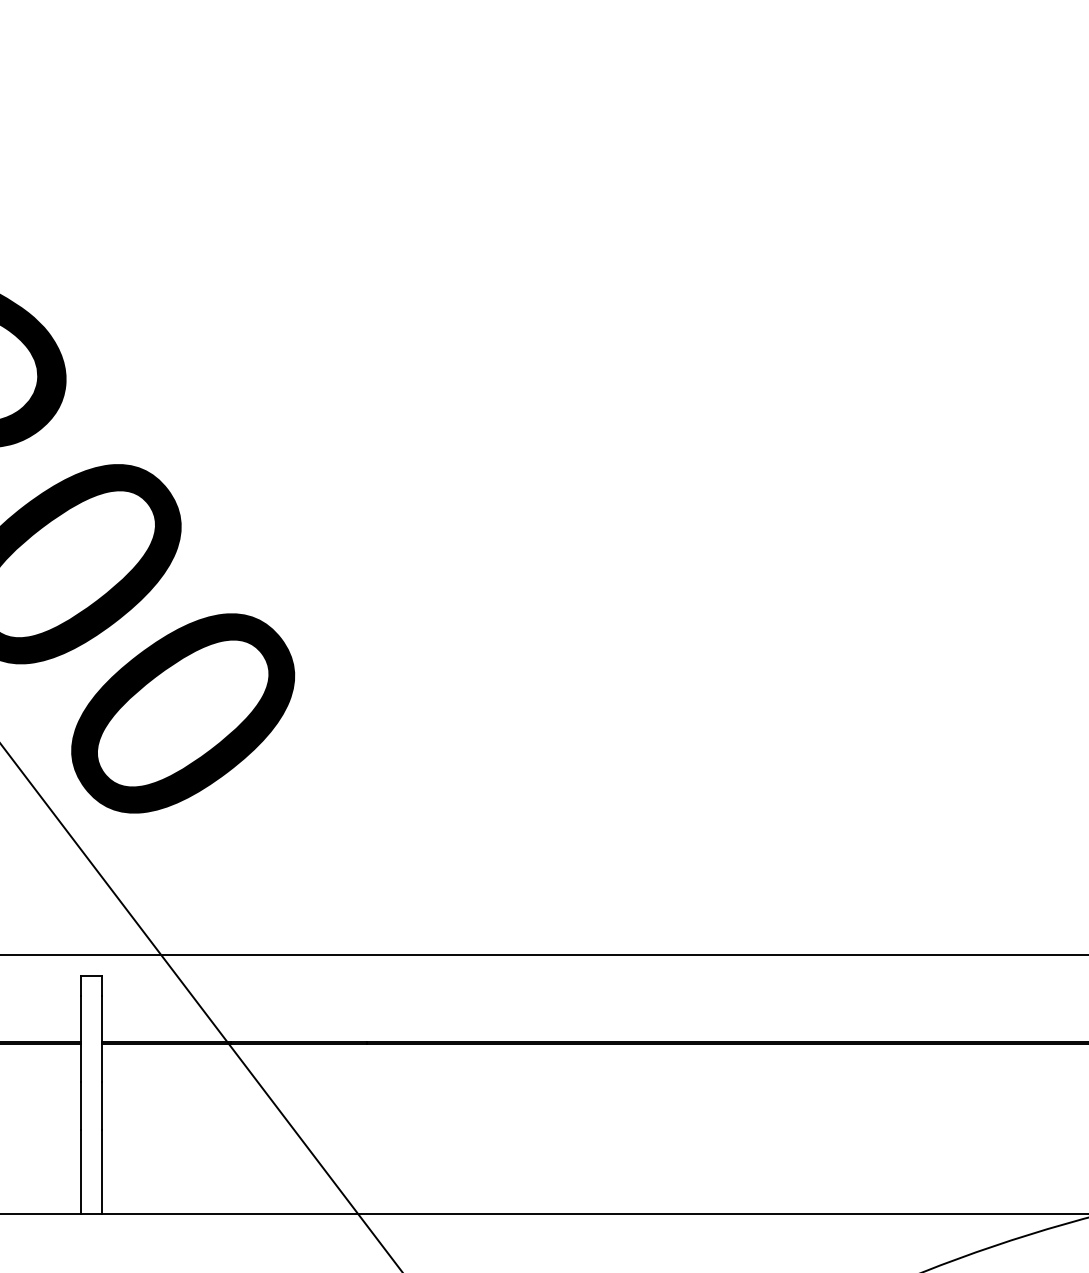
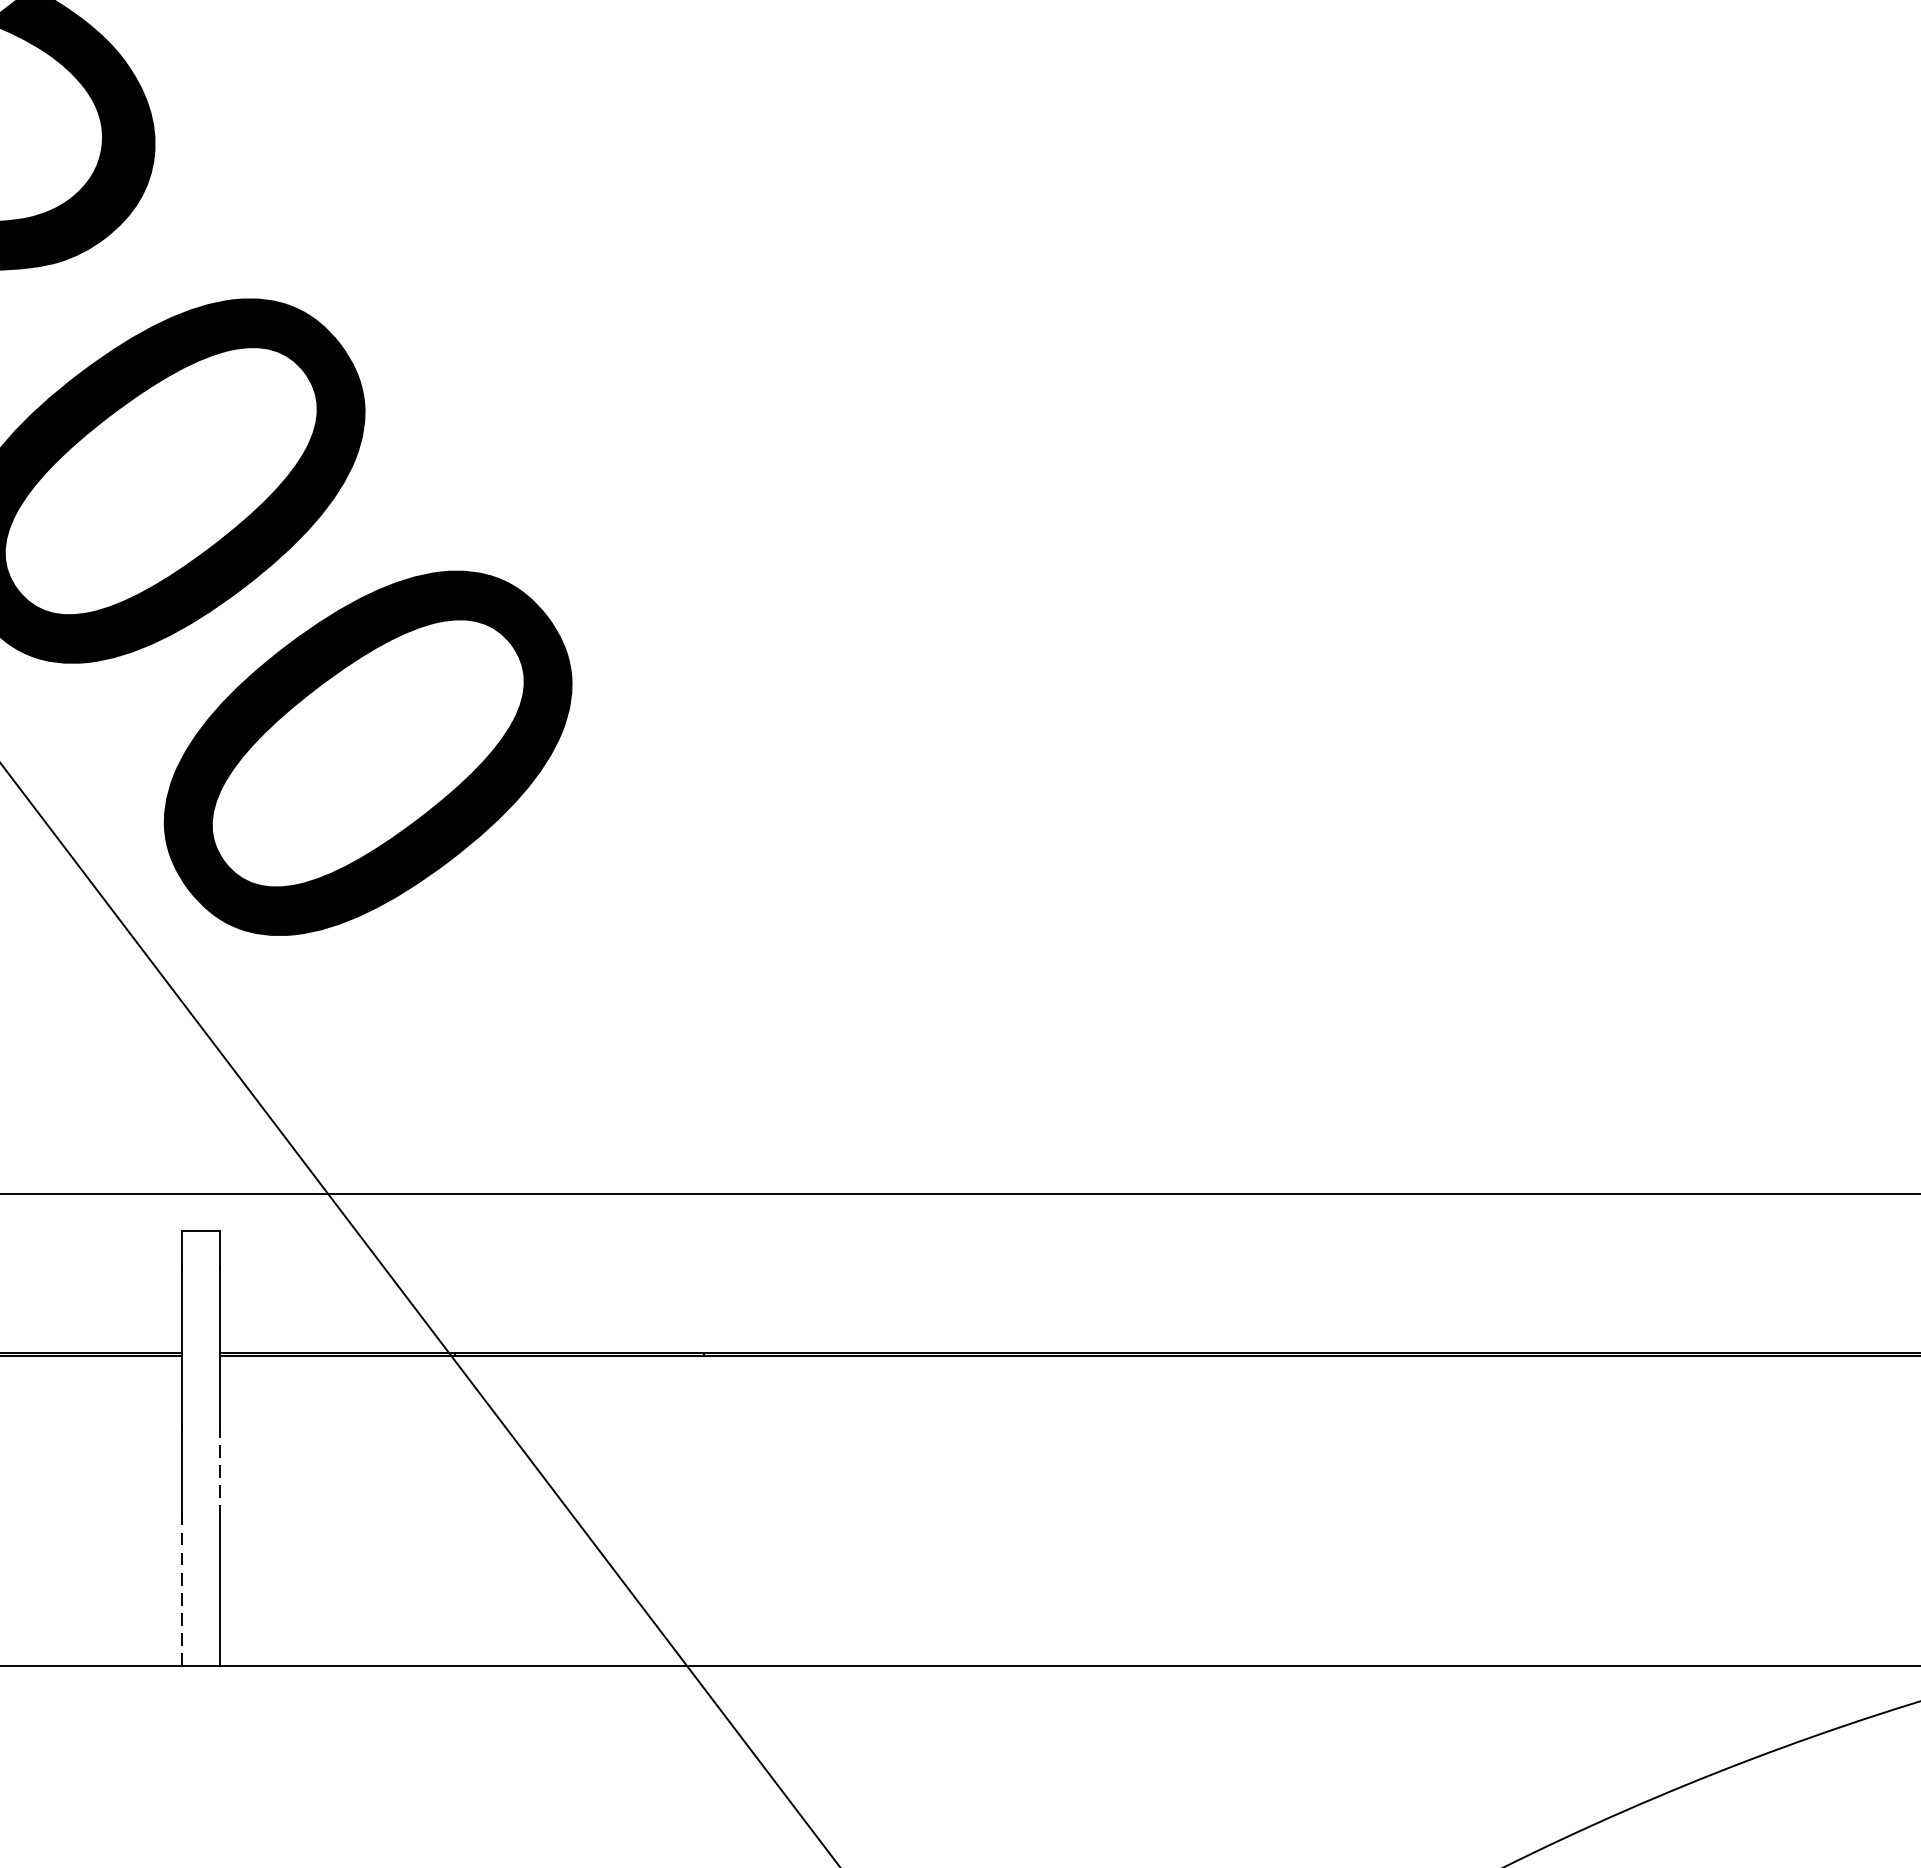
line: (101, 1106) -> (219, 1470), solid -> dashed
line: (81, 1171) -> (182, 1588), solid -> dashed

